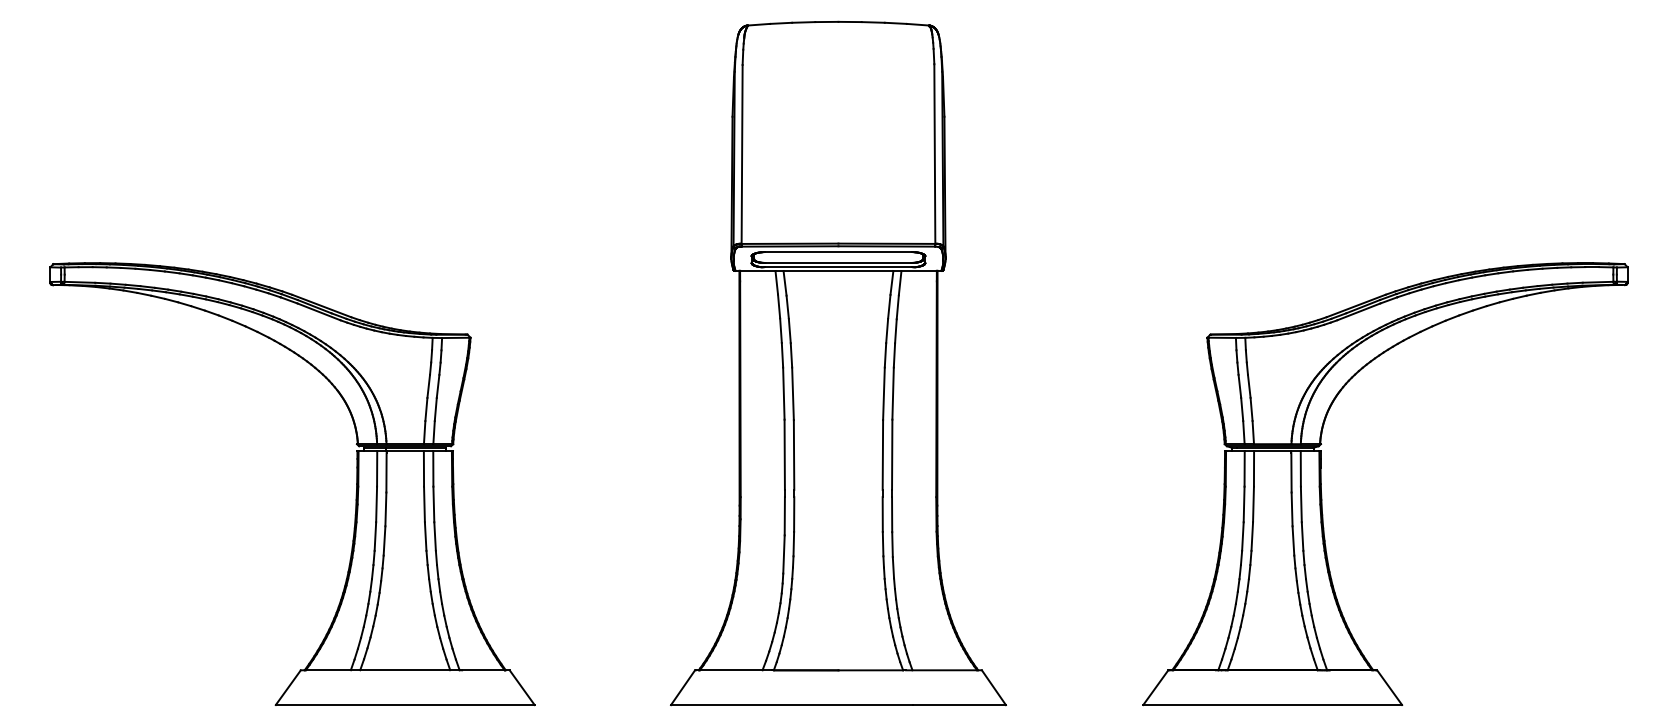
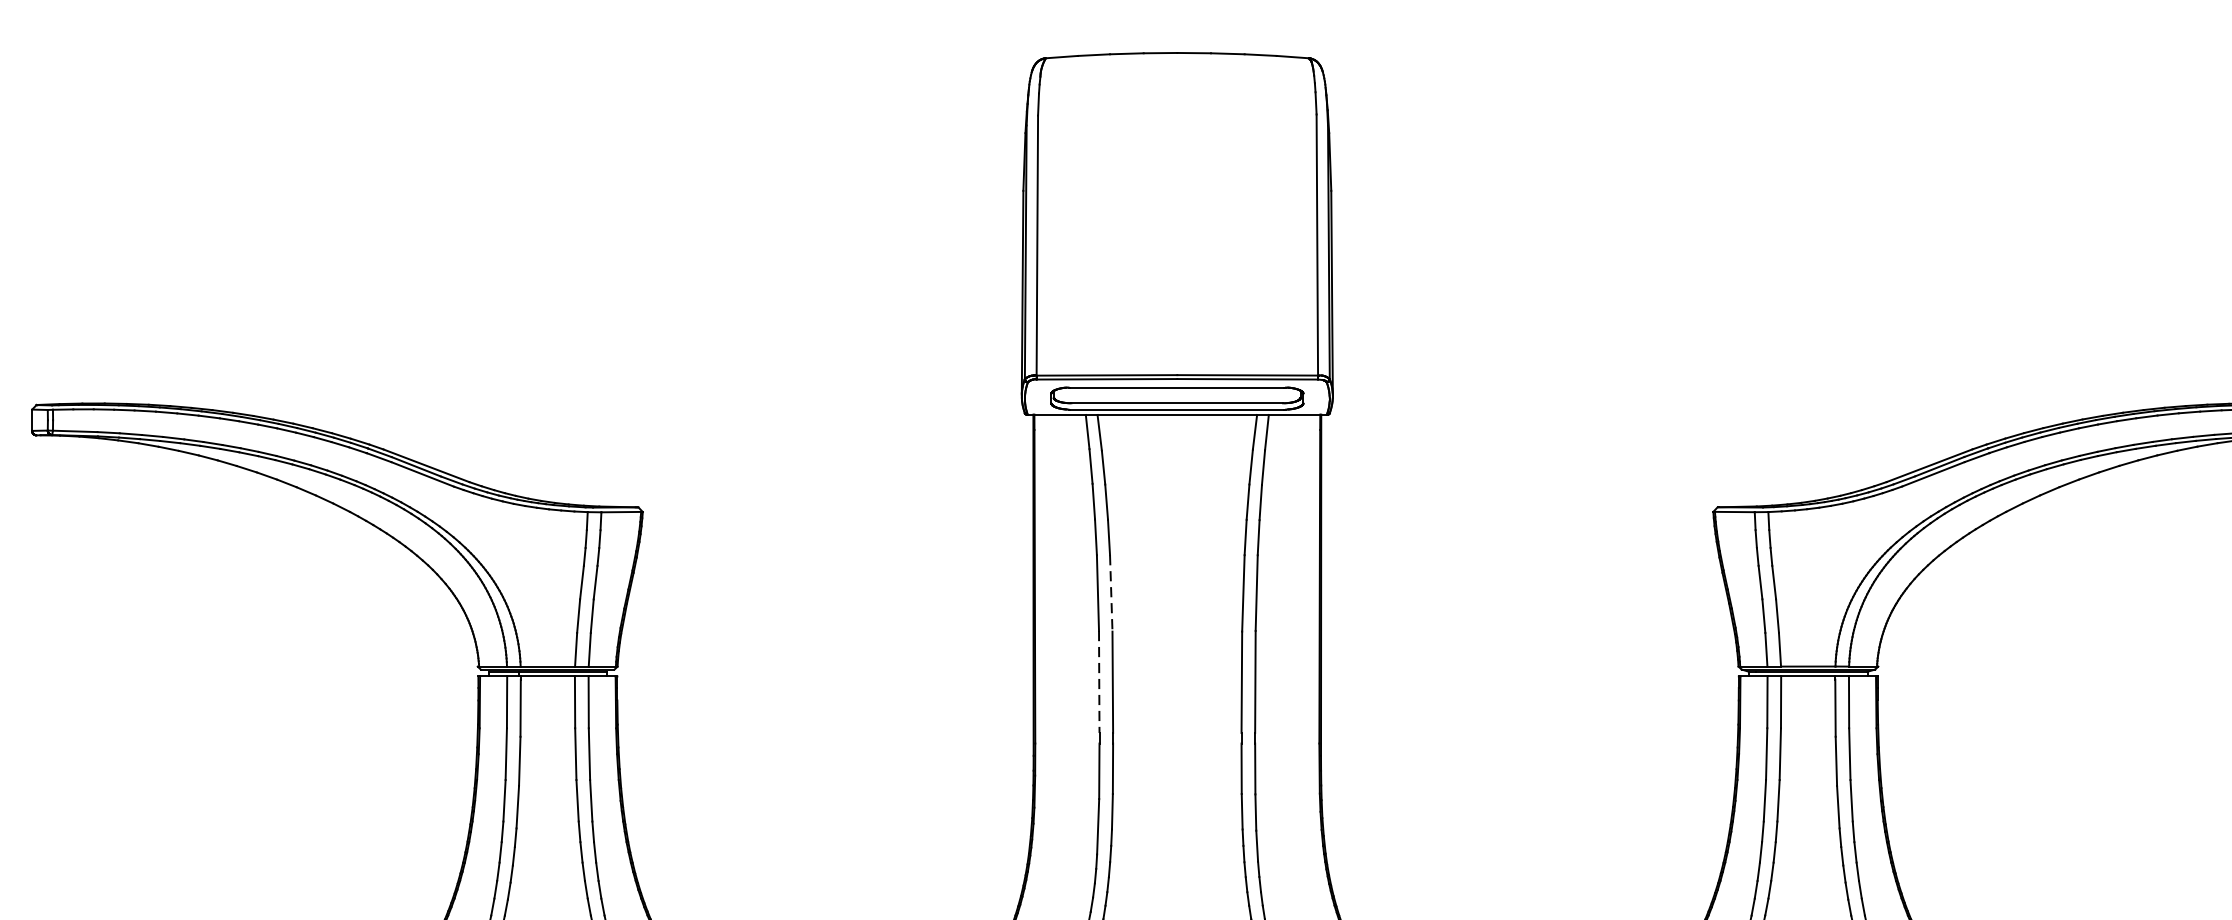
line: (793, 394) -> (1111, 594), solid -> dashed
line: (784, 455) -> (1098, 682), solid -> dashed

